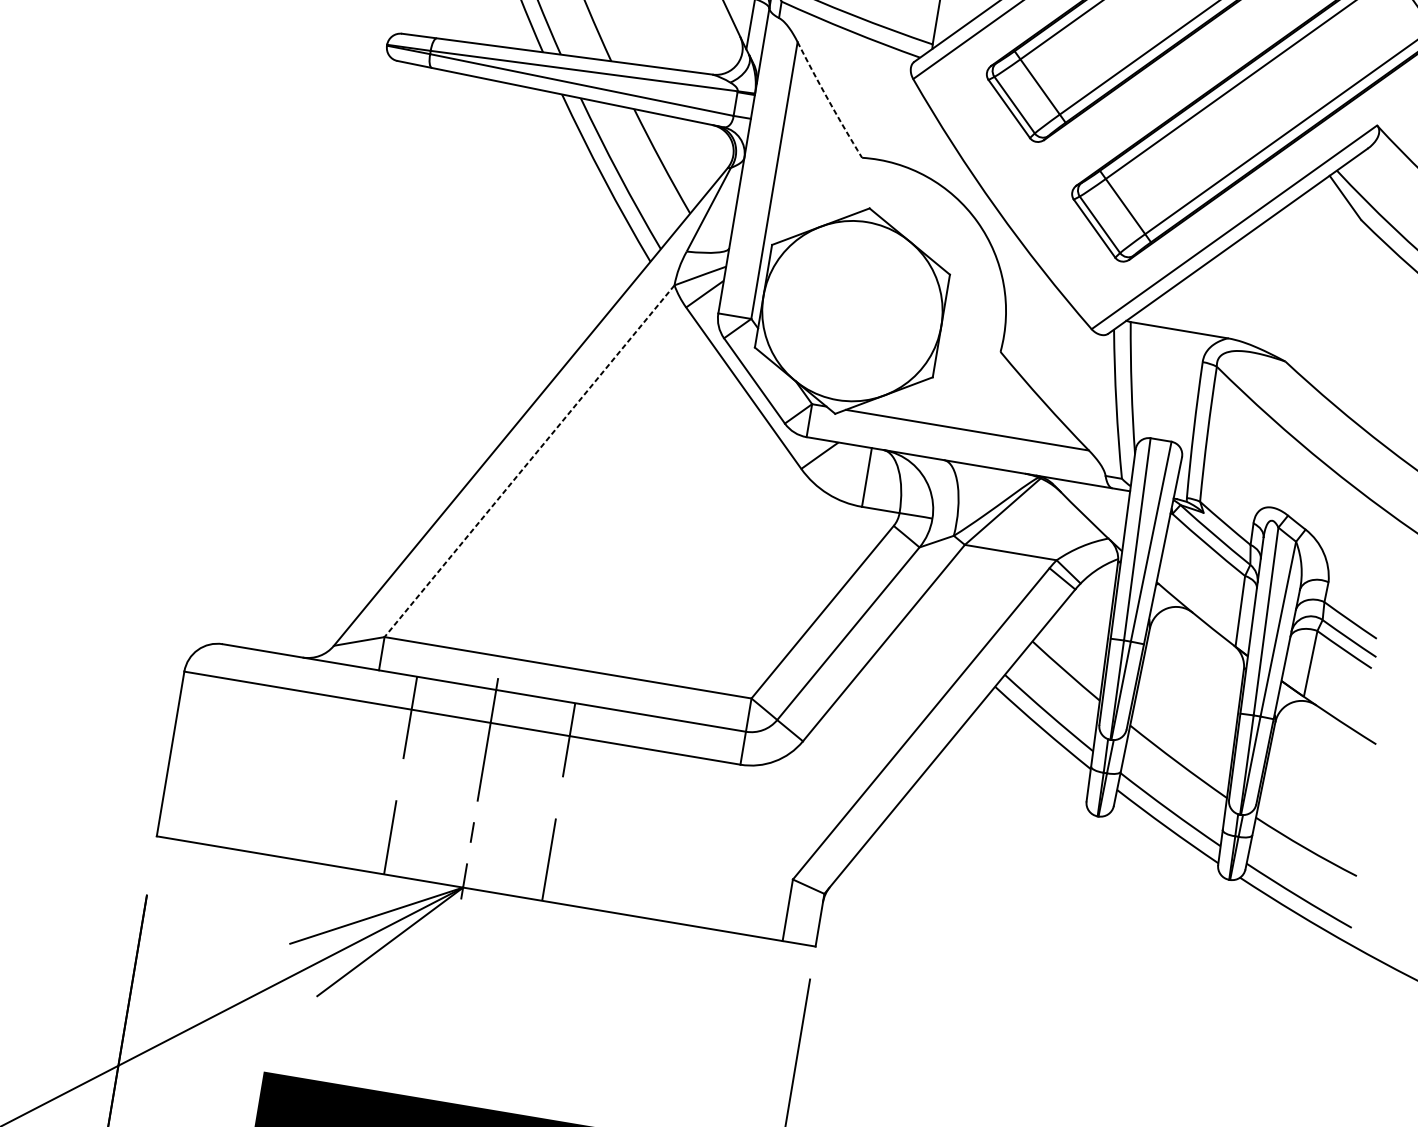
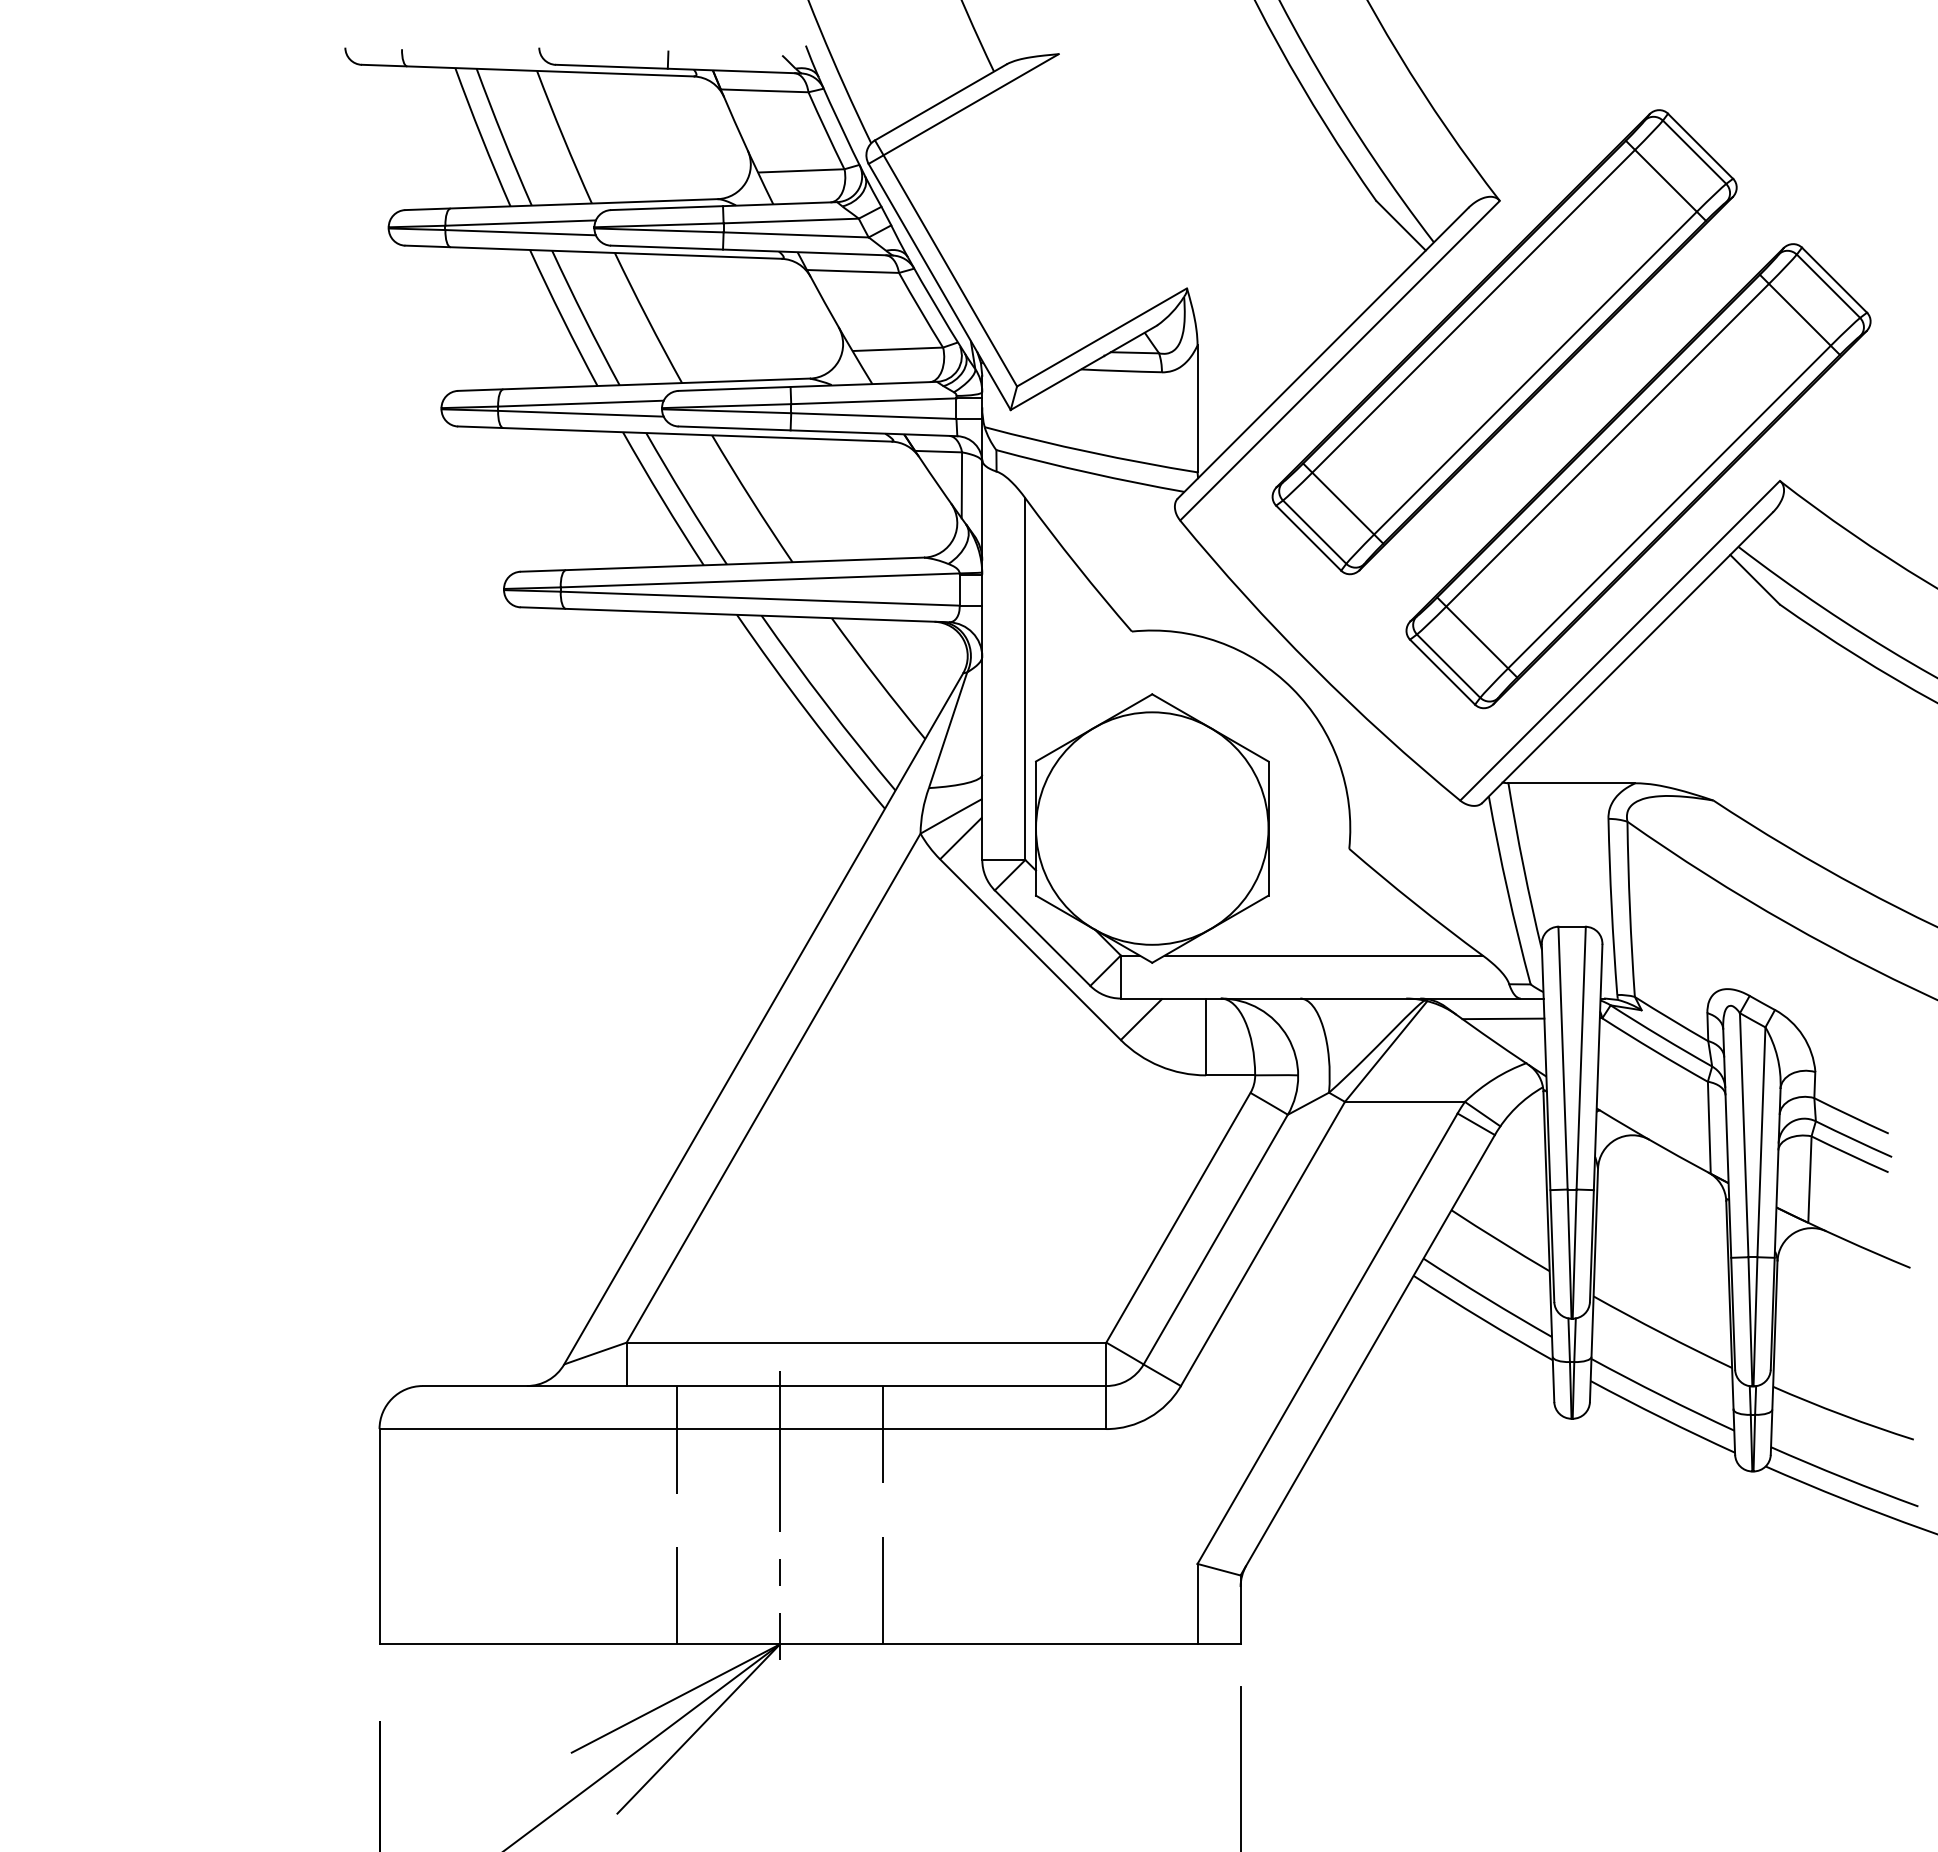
arc: (828, 100) -> (1077, 565), dashed -> solid
line: (529, 461) -> (773, 1088), dashed -> solid
line: (1096, 501) -> (1503, 1018), added

